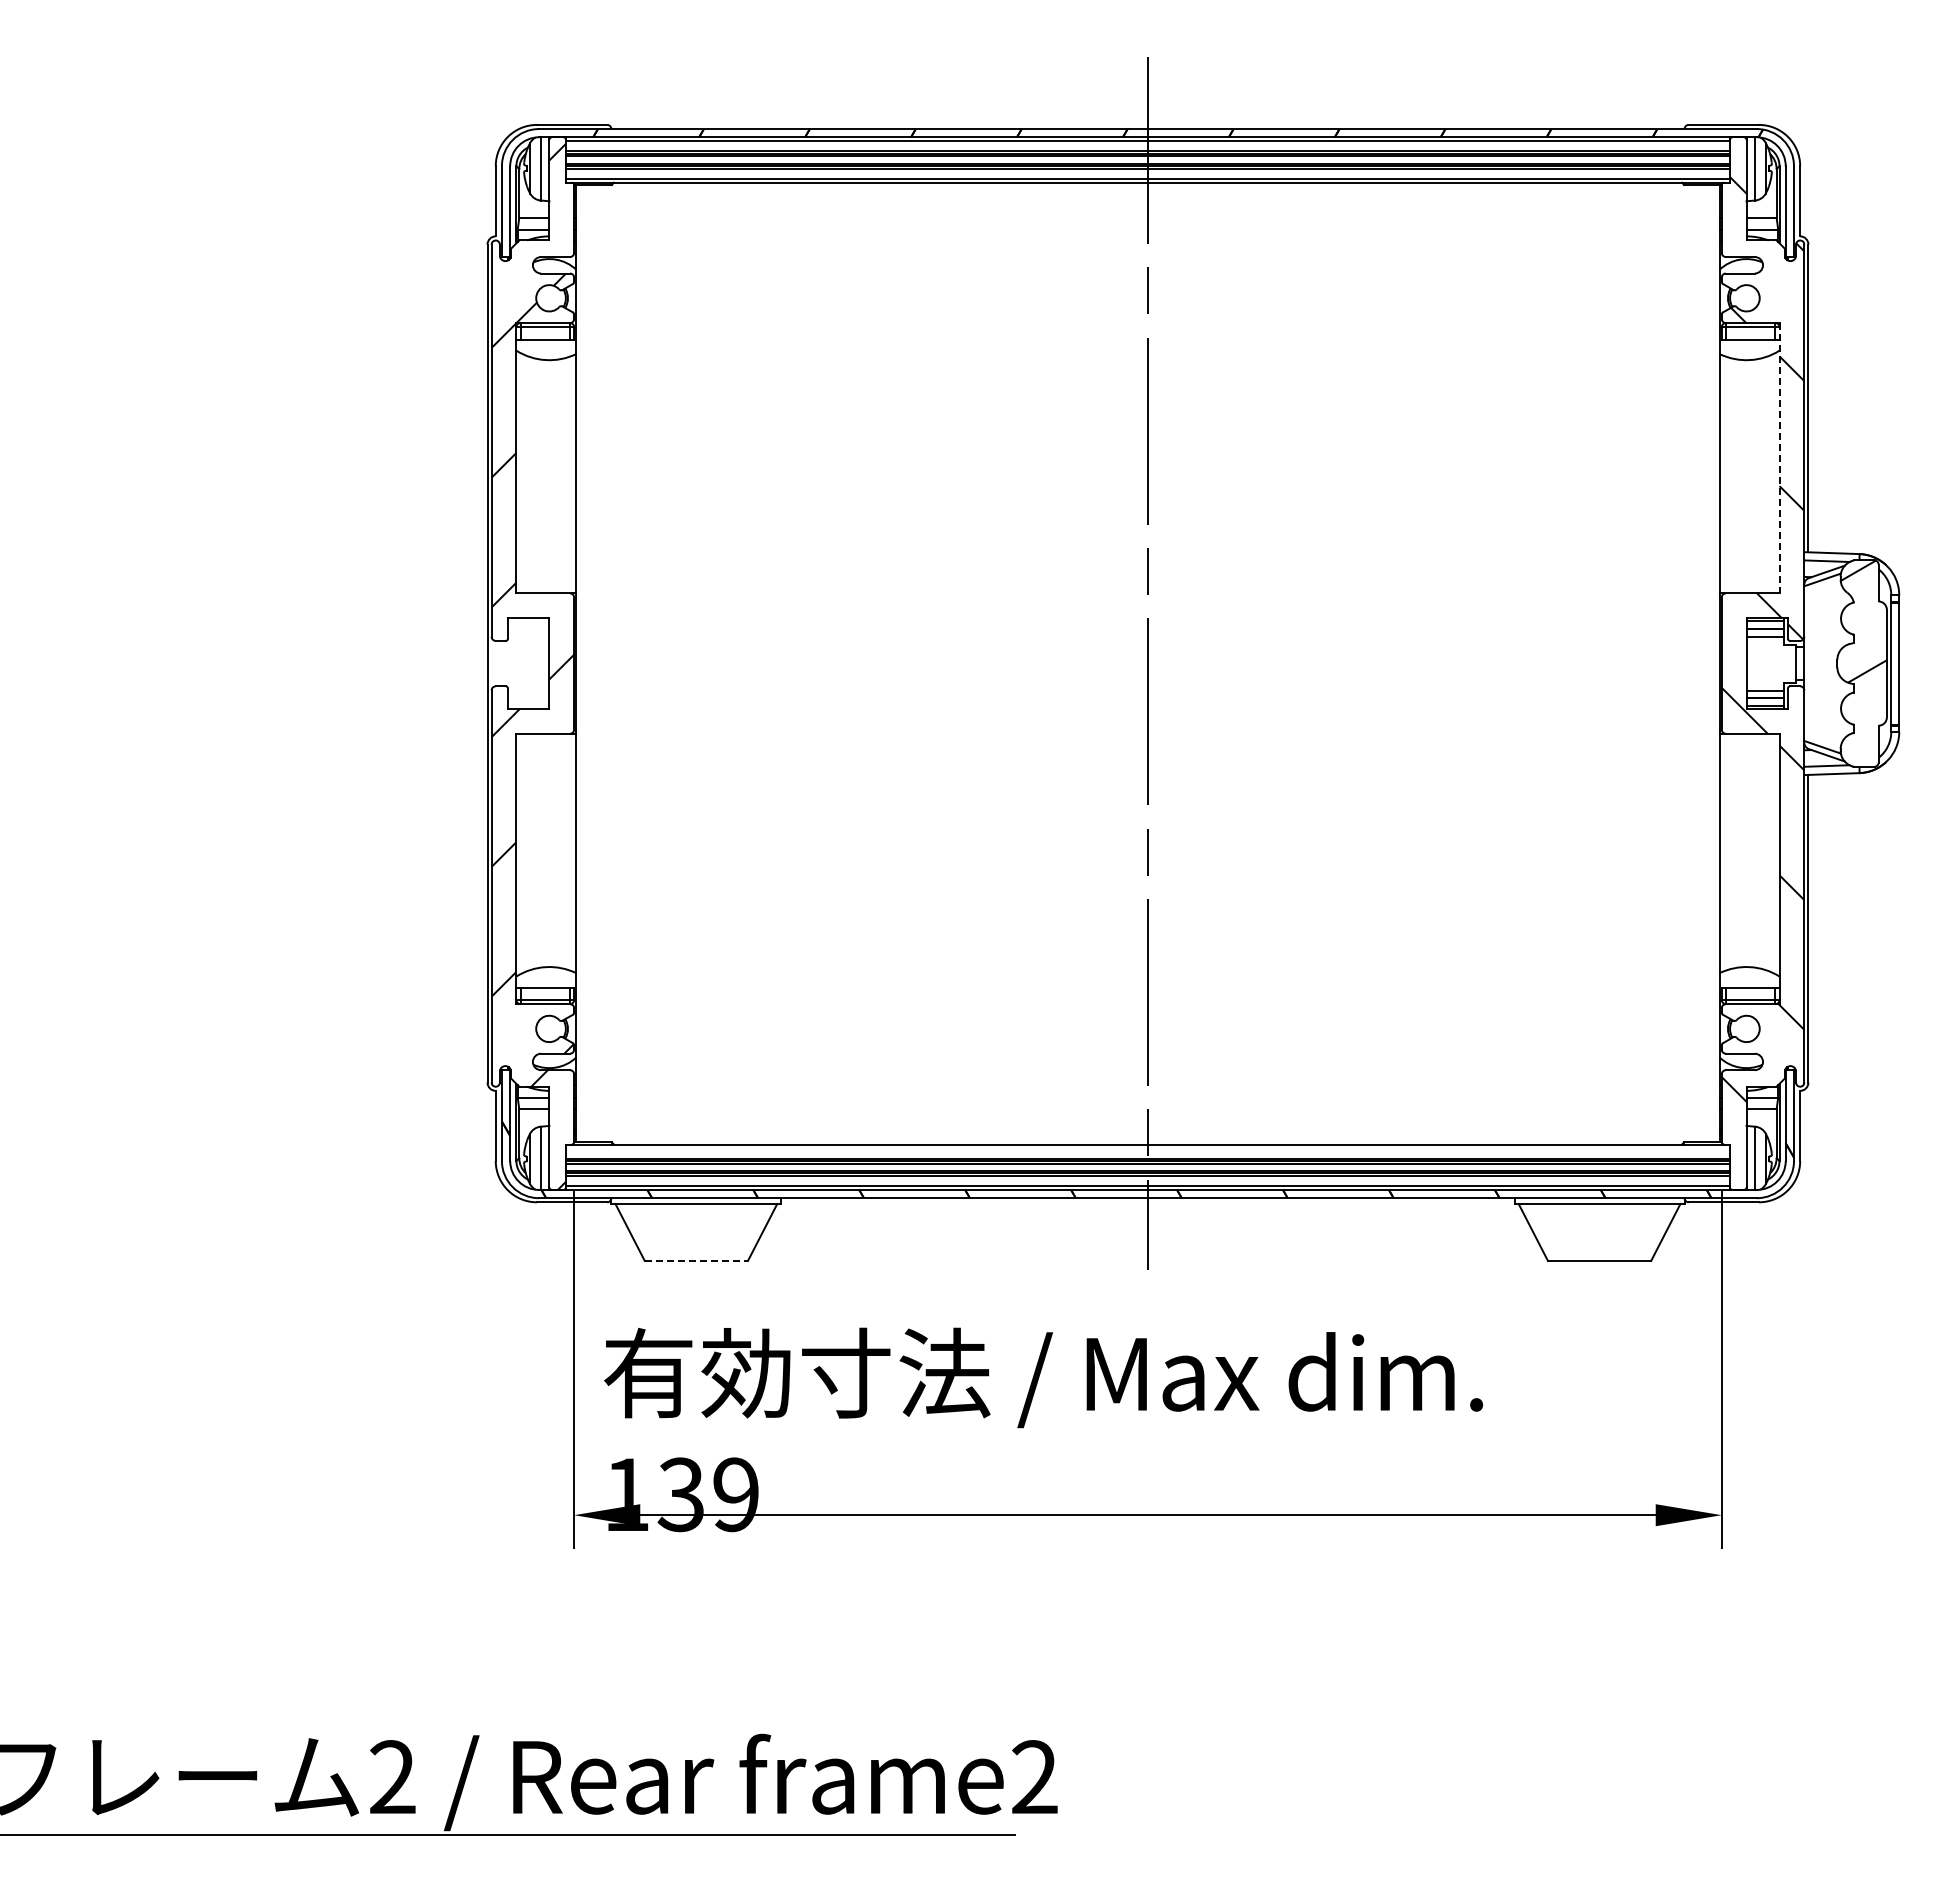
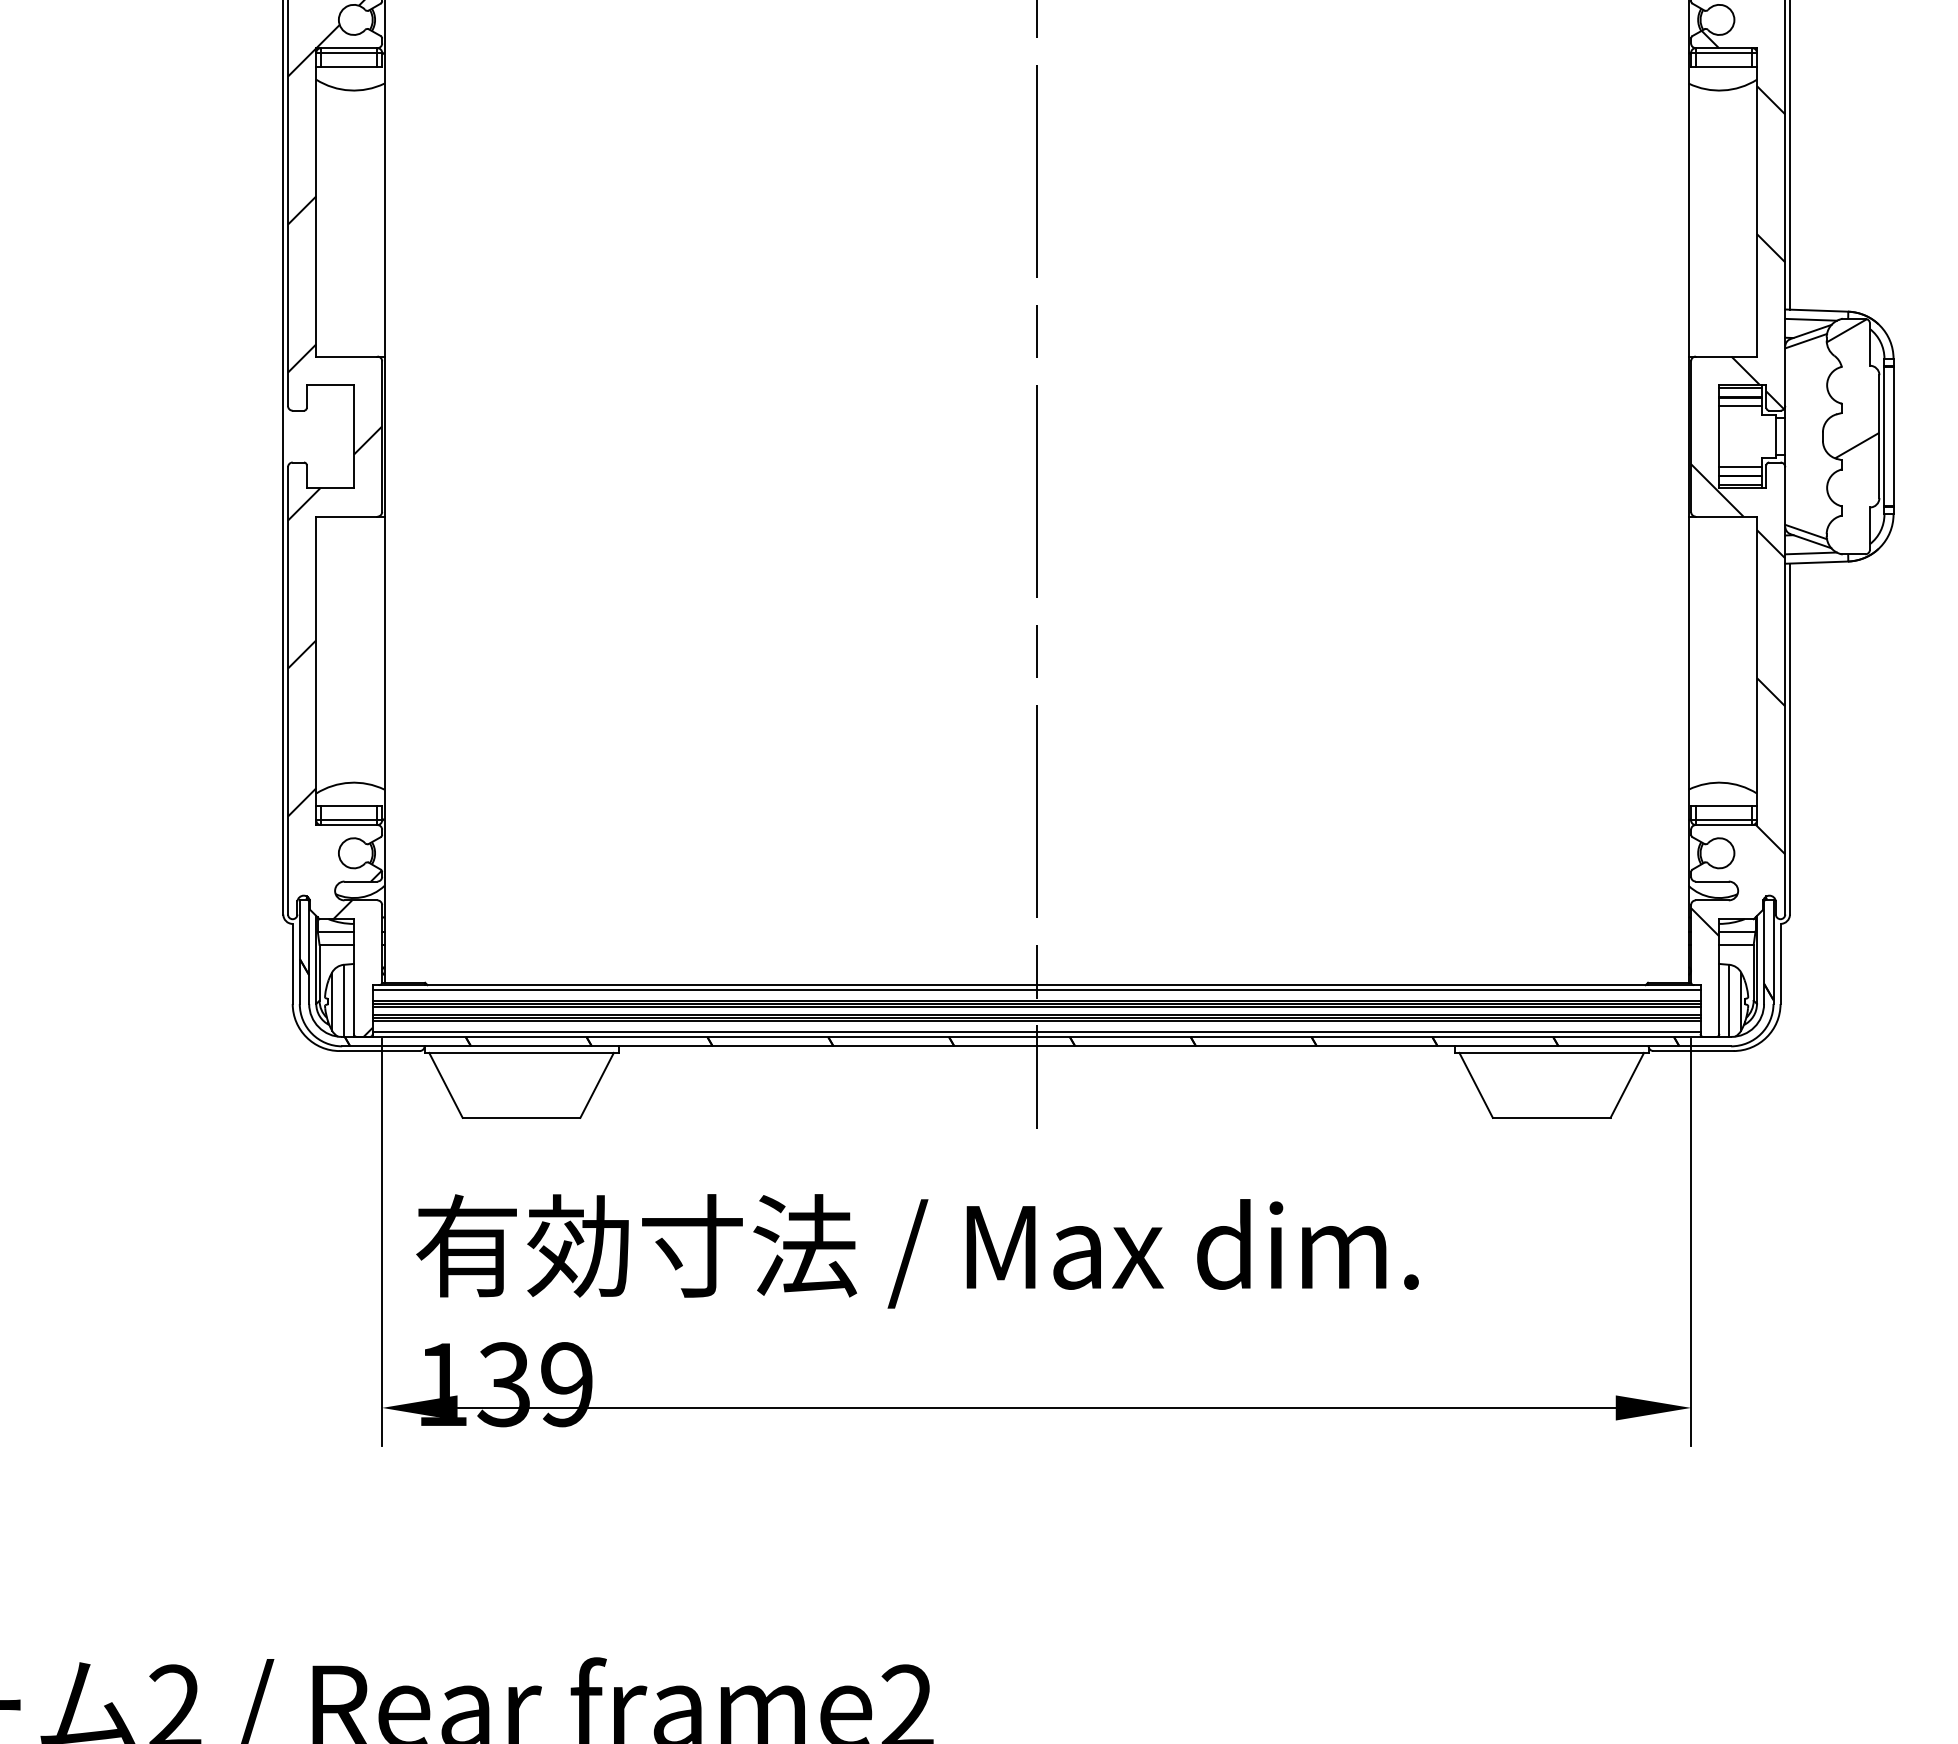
line: (1779, 458) -> (1756, 202), dashed -> solid
line: (1147, 1148) -> (1036, 989), added
line: (696, 1260) -> (521, 1117), dashed -> solid

